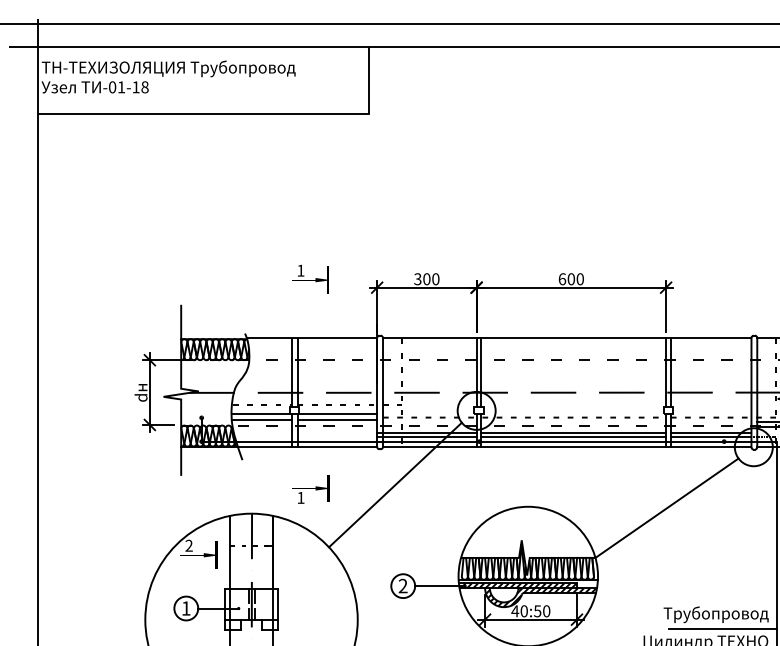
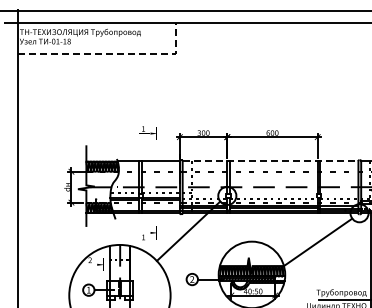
line: (238, 114) -> (113, 54), solid -> dashed
line: (567, 338) -> (270, 161), solid -> dashed

